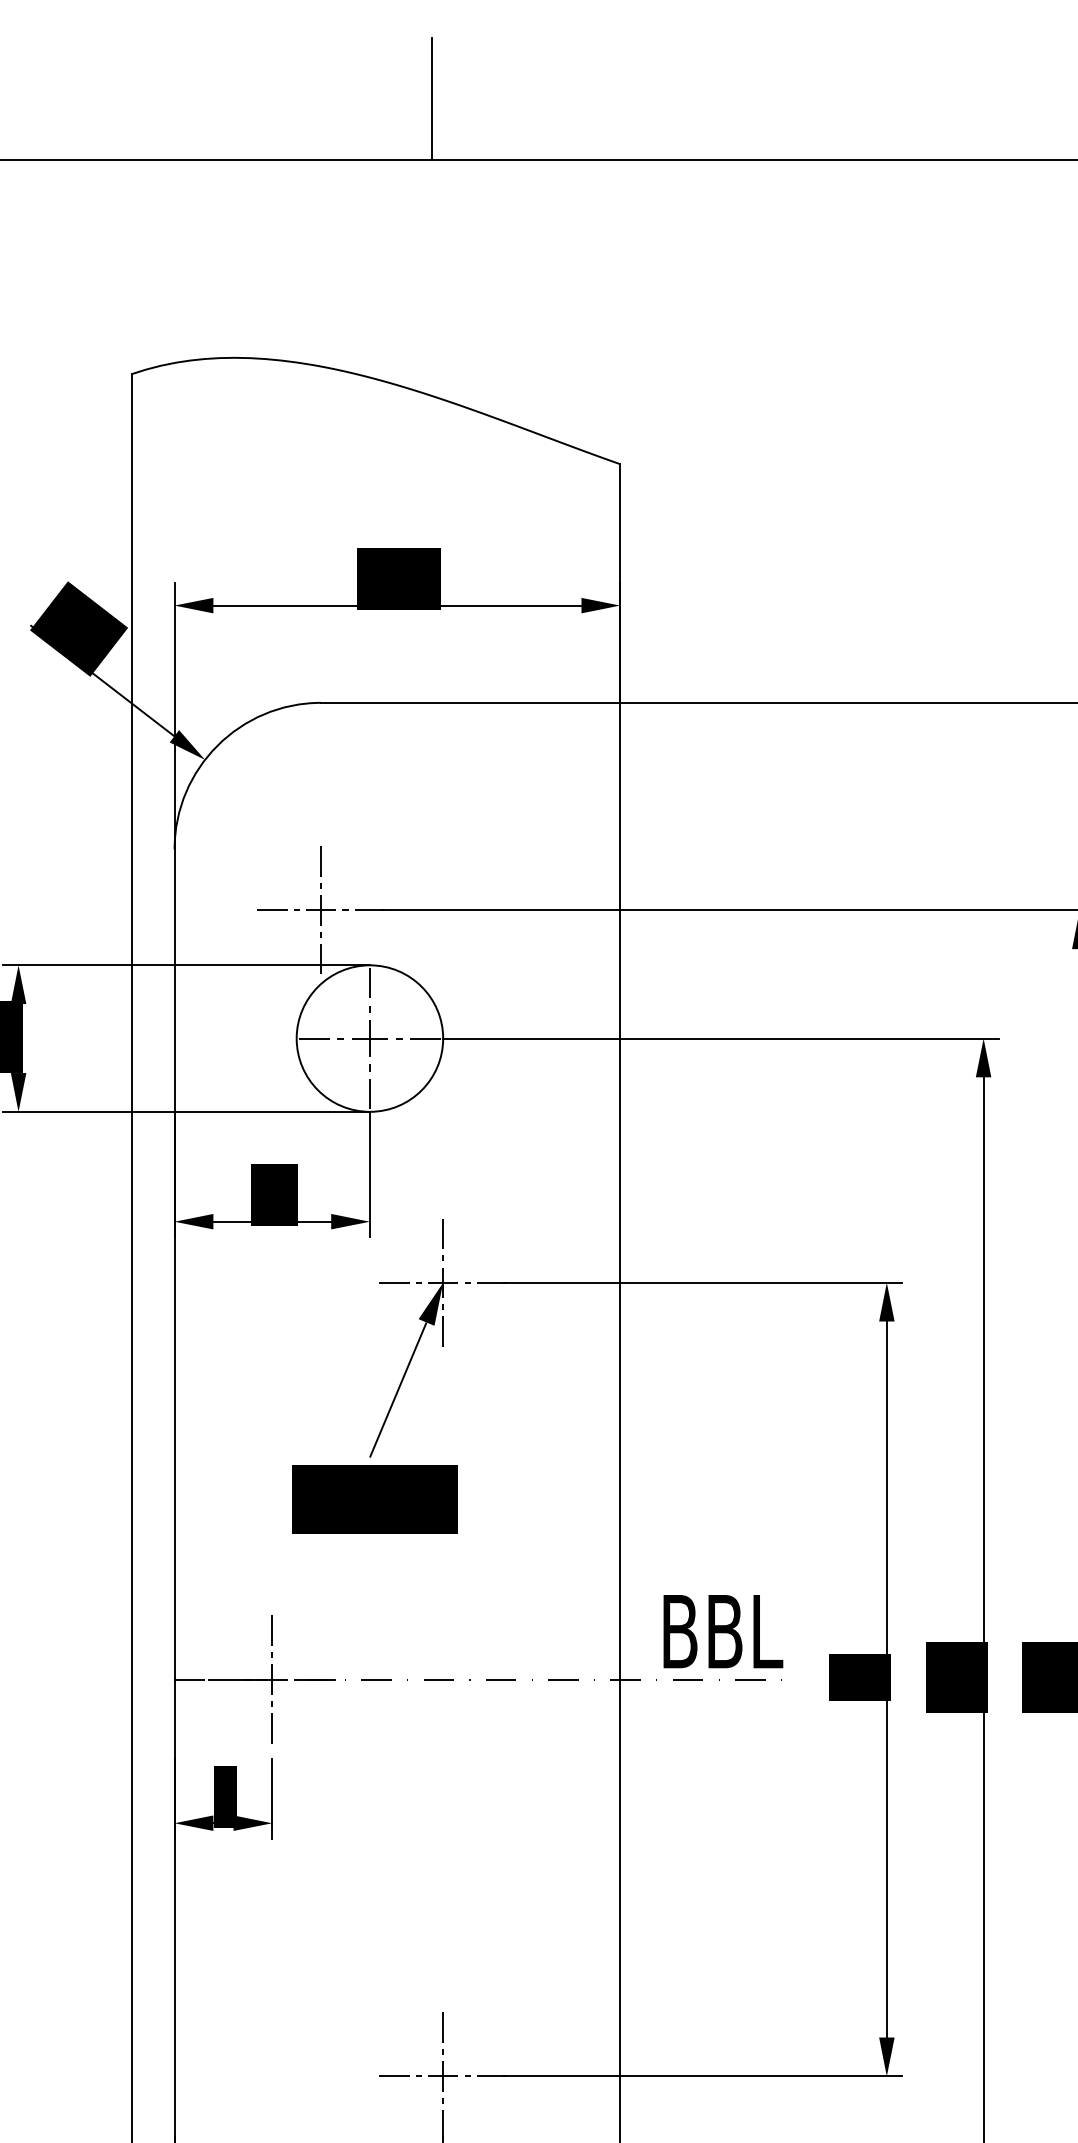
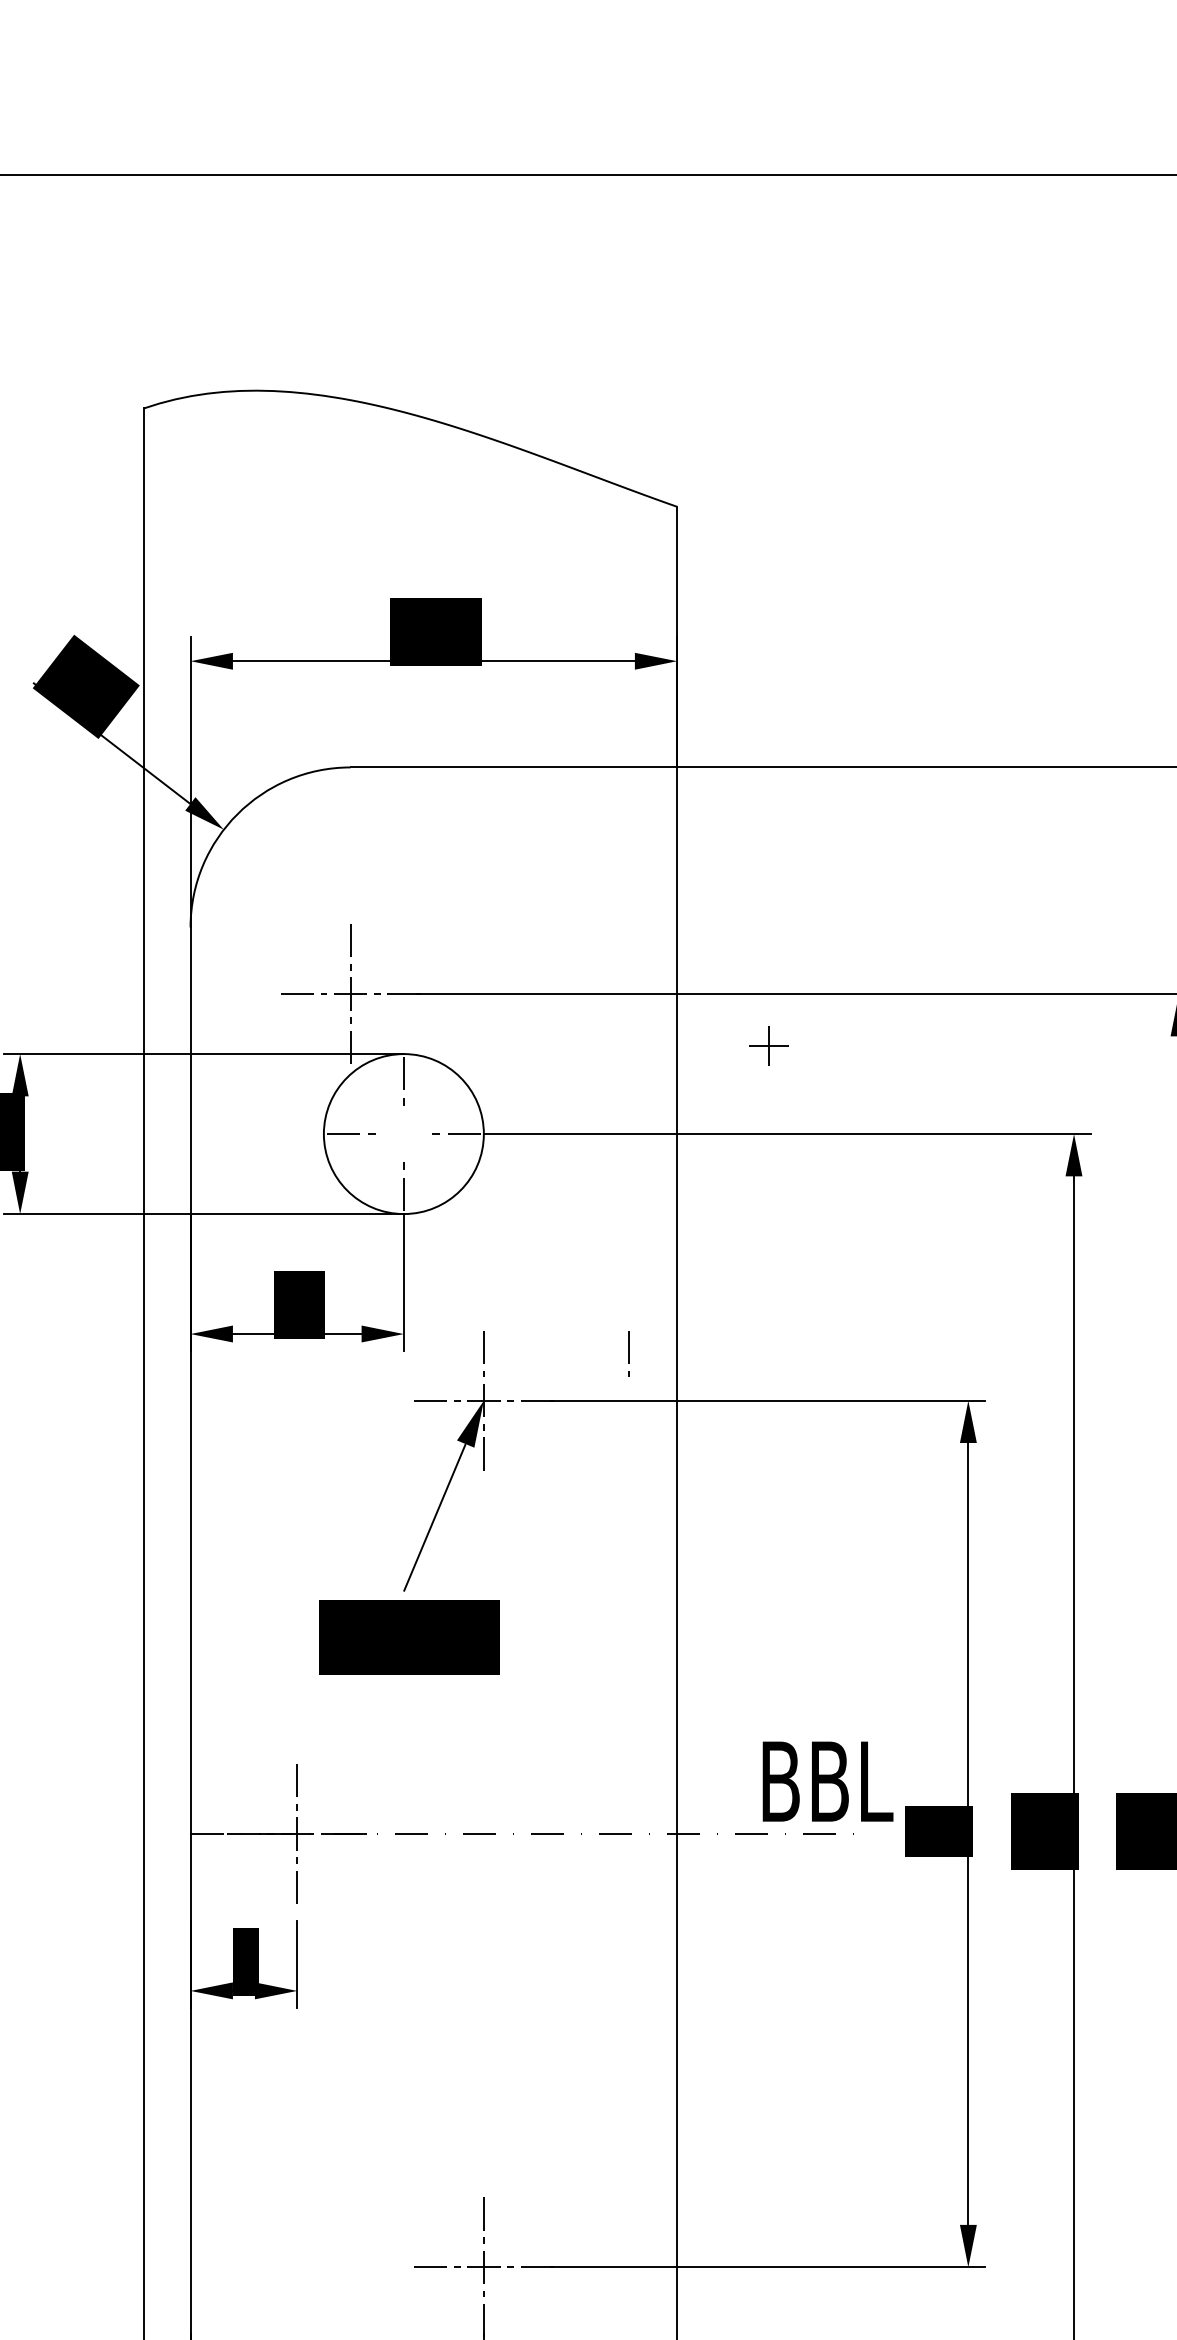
line: (431, 99) -> (471, 108), removed
part: (369, 1038) -> (768, 1045), moved
line: (575, 1239) -> (628, 1353), added
text: (723, 1631) -> (828, 1781), moved

